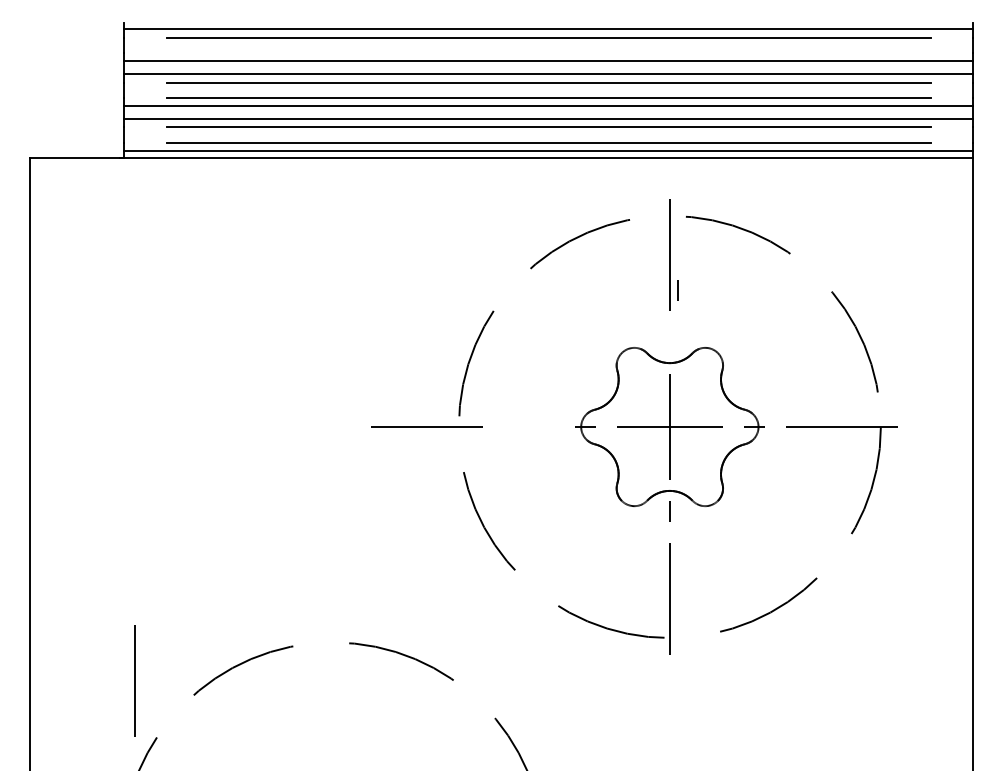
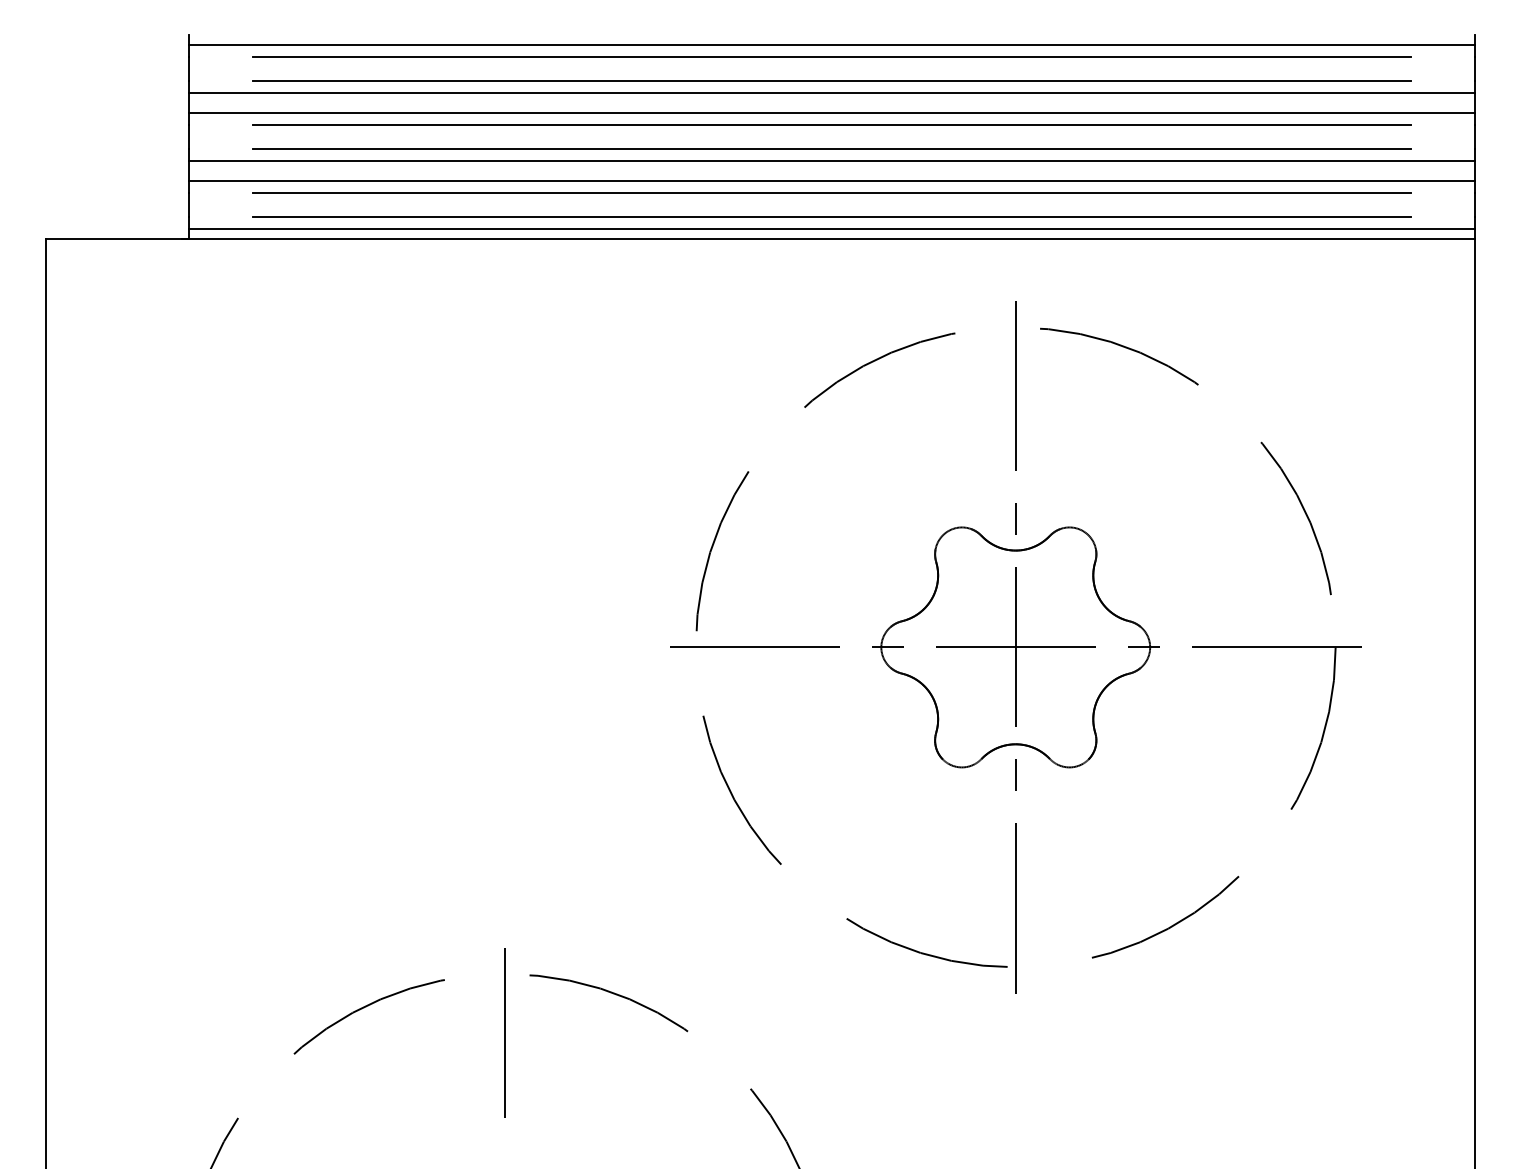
line: (548, 53) -> (831, 81), added
line: (677, 290) -> (1015, 519), moved
line: (426, 426) -> (754, 646), moved
line: (134, 680) -> (504, 1031), moved

